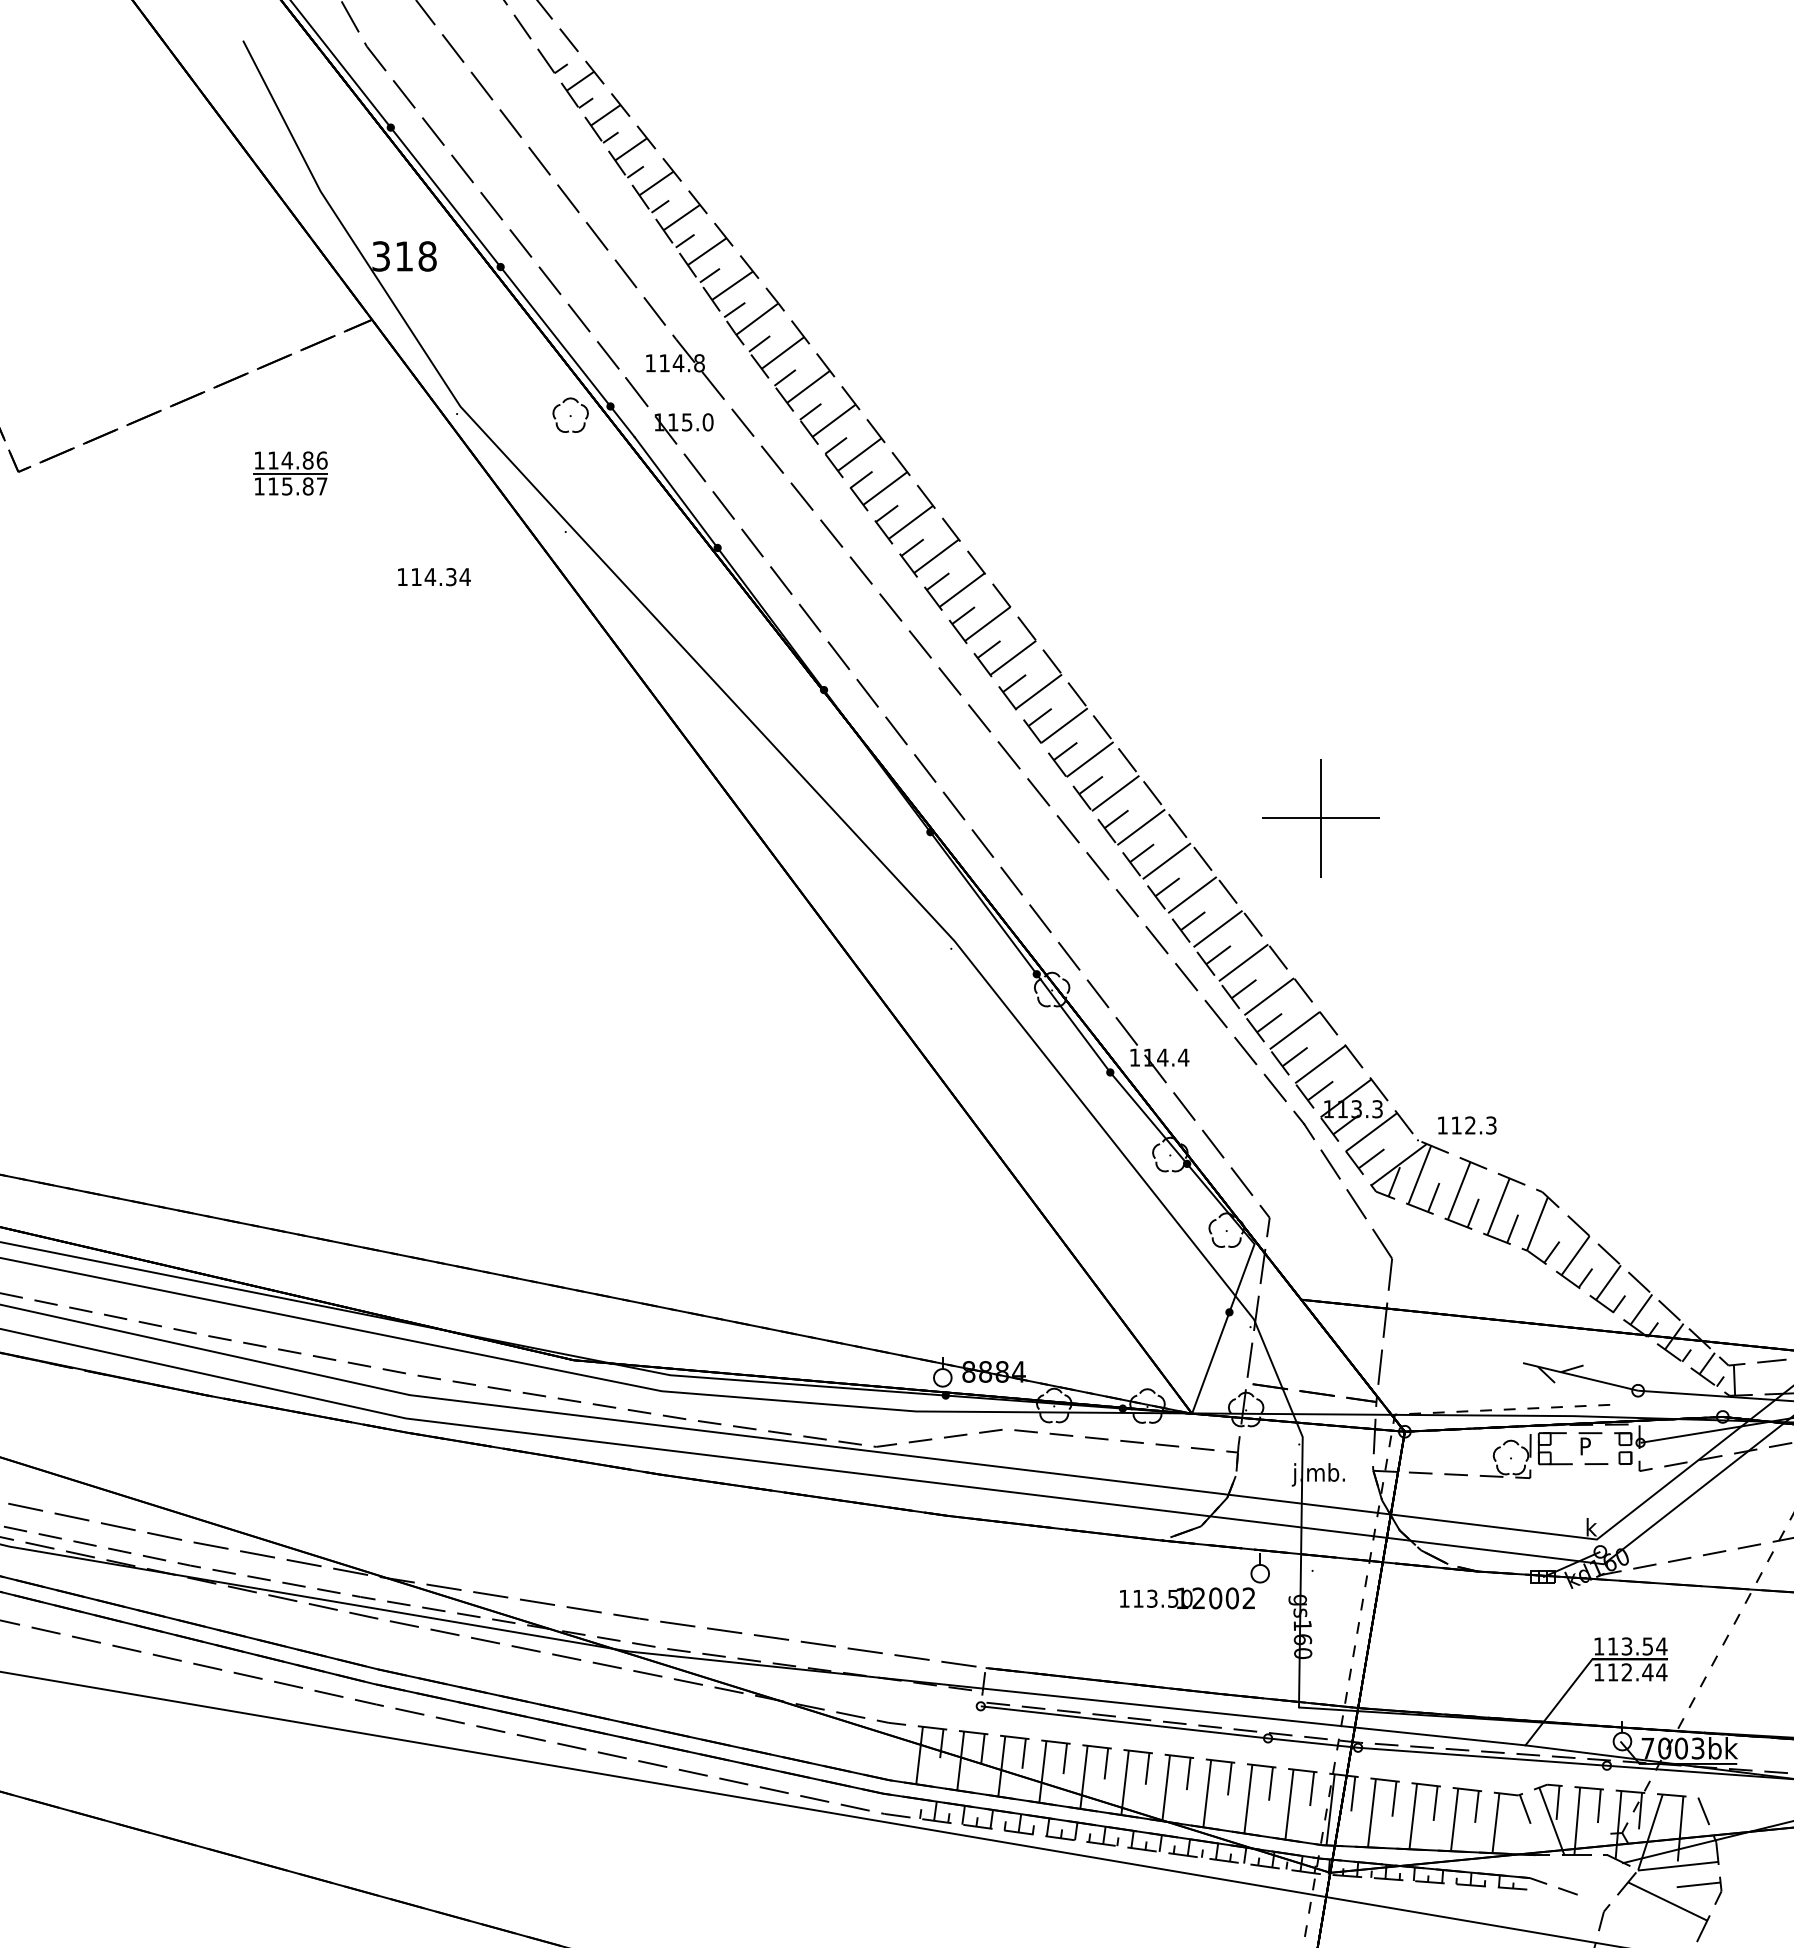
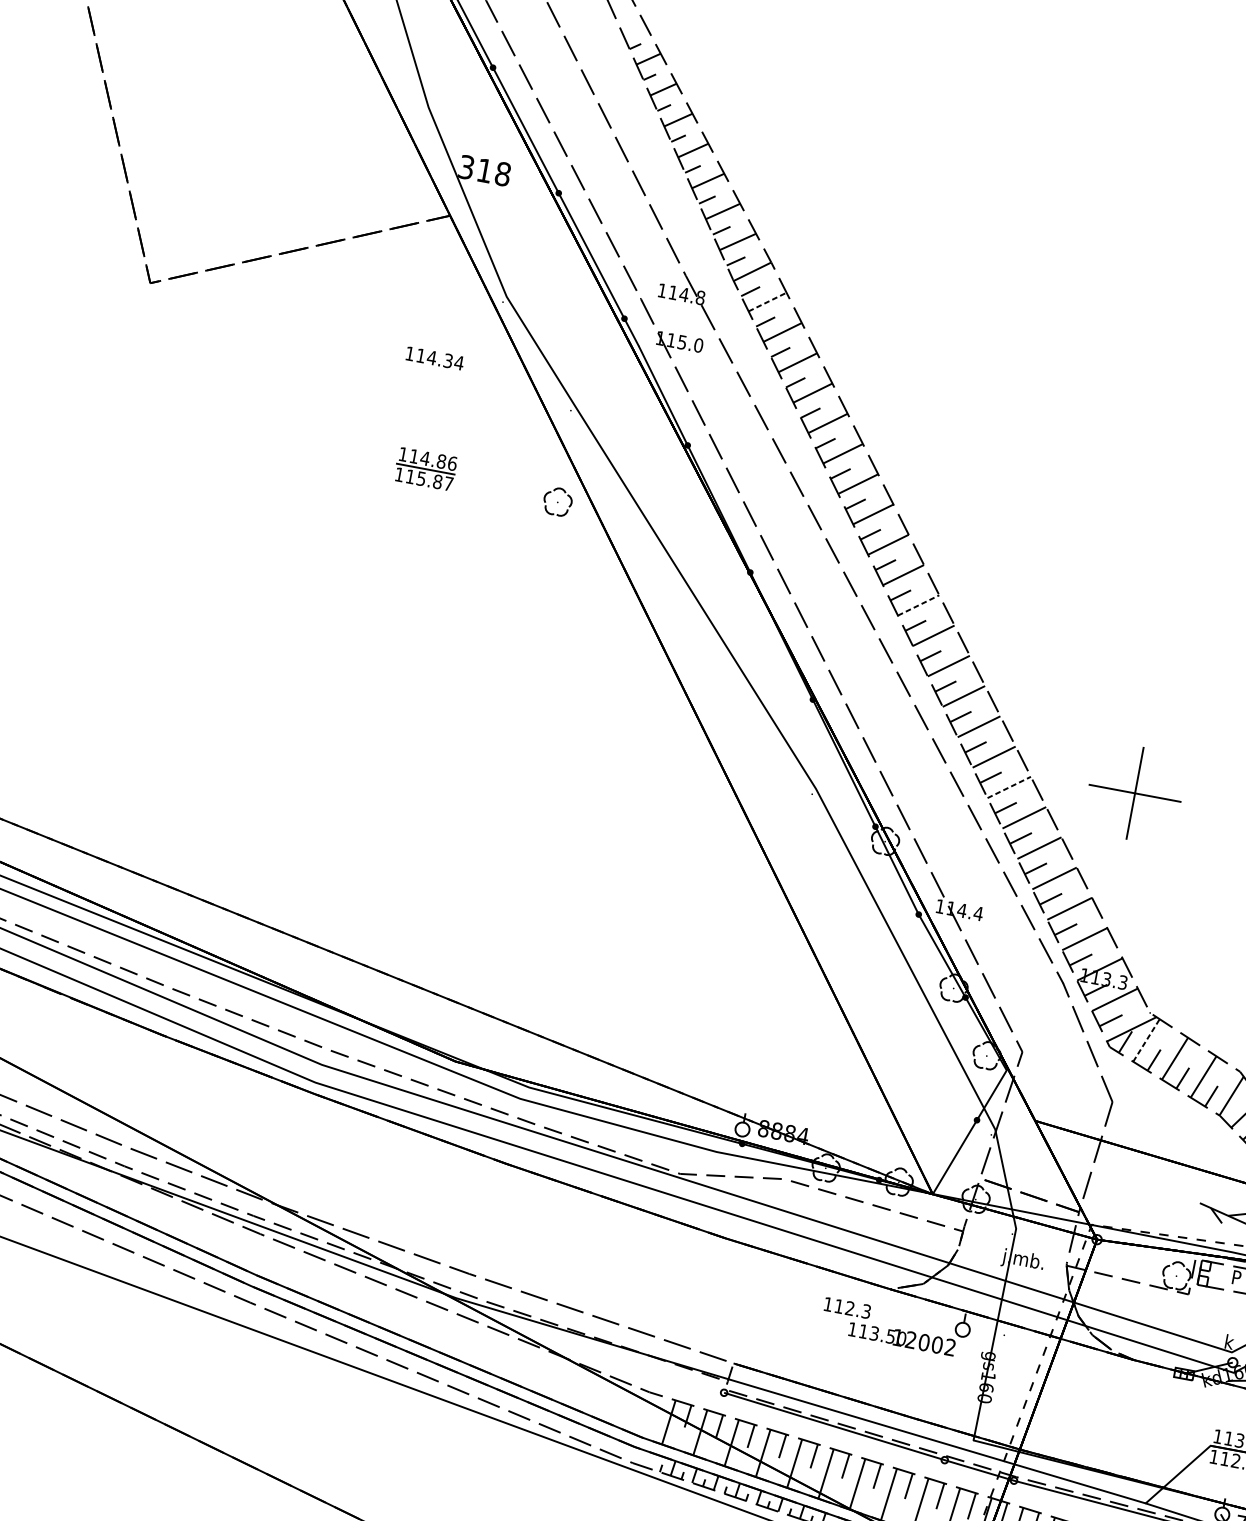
line: (783, 352) -> (768, 301), solid -> dashed
part: (570, 414) -> (557, 501), moved
part: (290, 473) -> (425, 469), moved
text: (434, 577) -> (435, 358), moved
line: (1038, 691) -> (918, 605), solid -> dashed
part: (1320, 818) -> (1134, 793), moved
line: (1192, 894) -> (1009, 787), solid -> dashed
text: (1467, 1125) -> (847, 1308), moved
line: (1419, 1174) -> (1146, 1040), solid -> dashed

